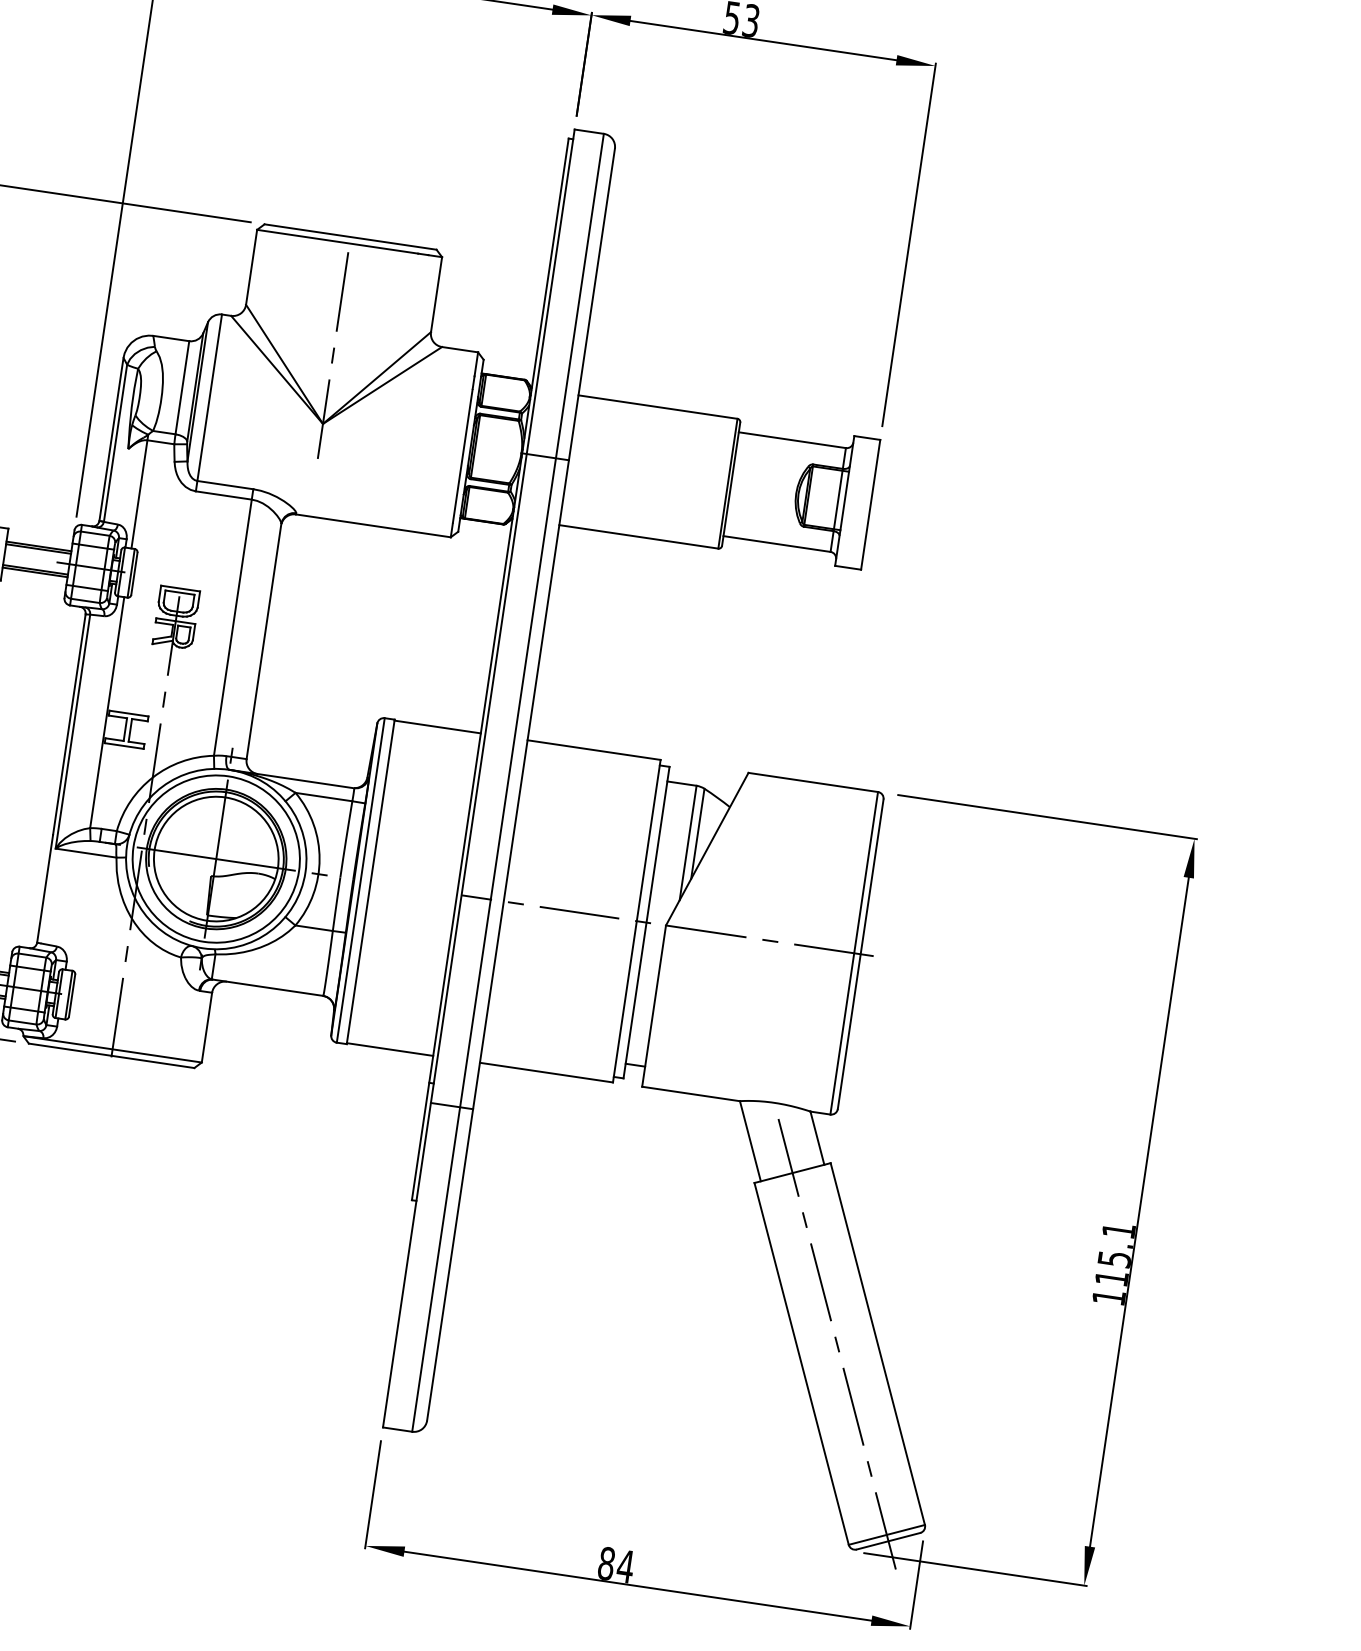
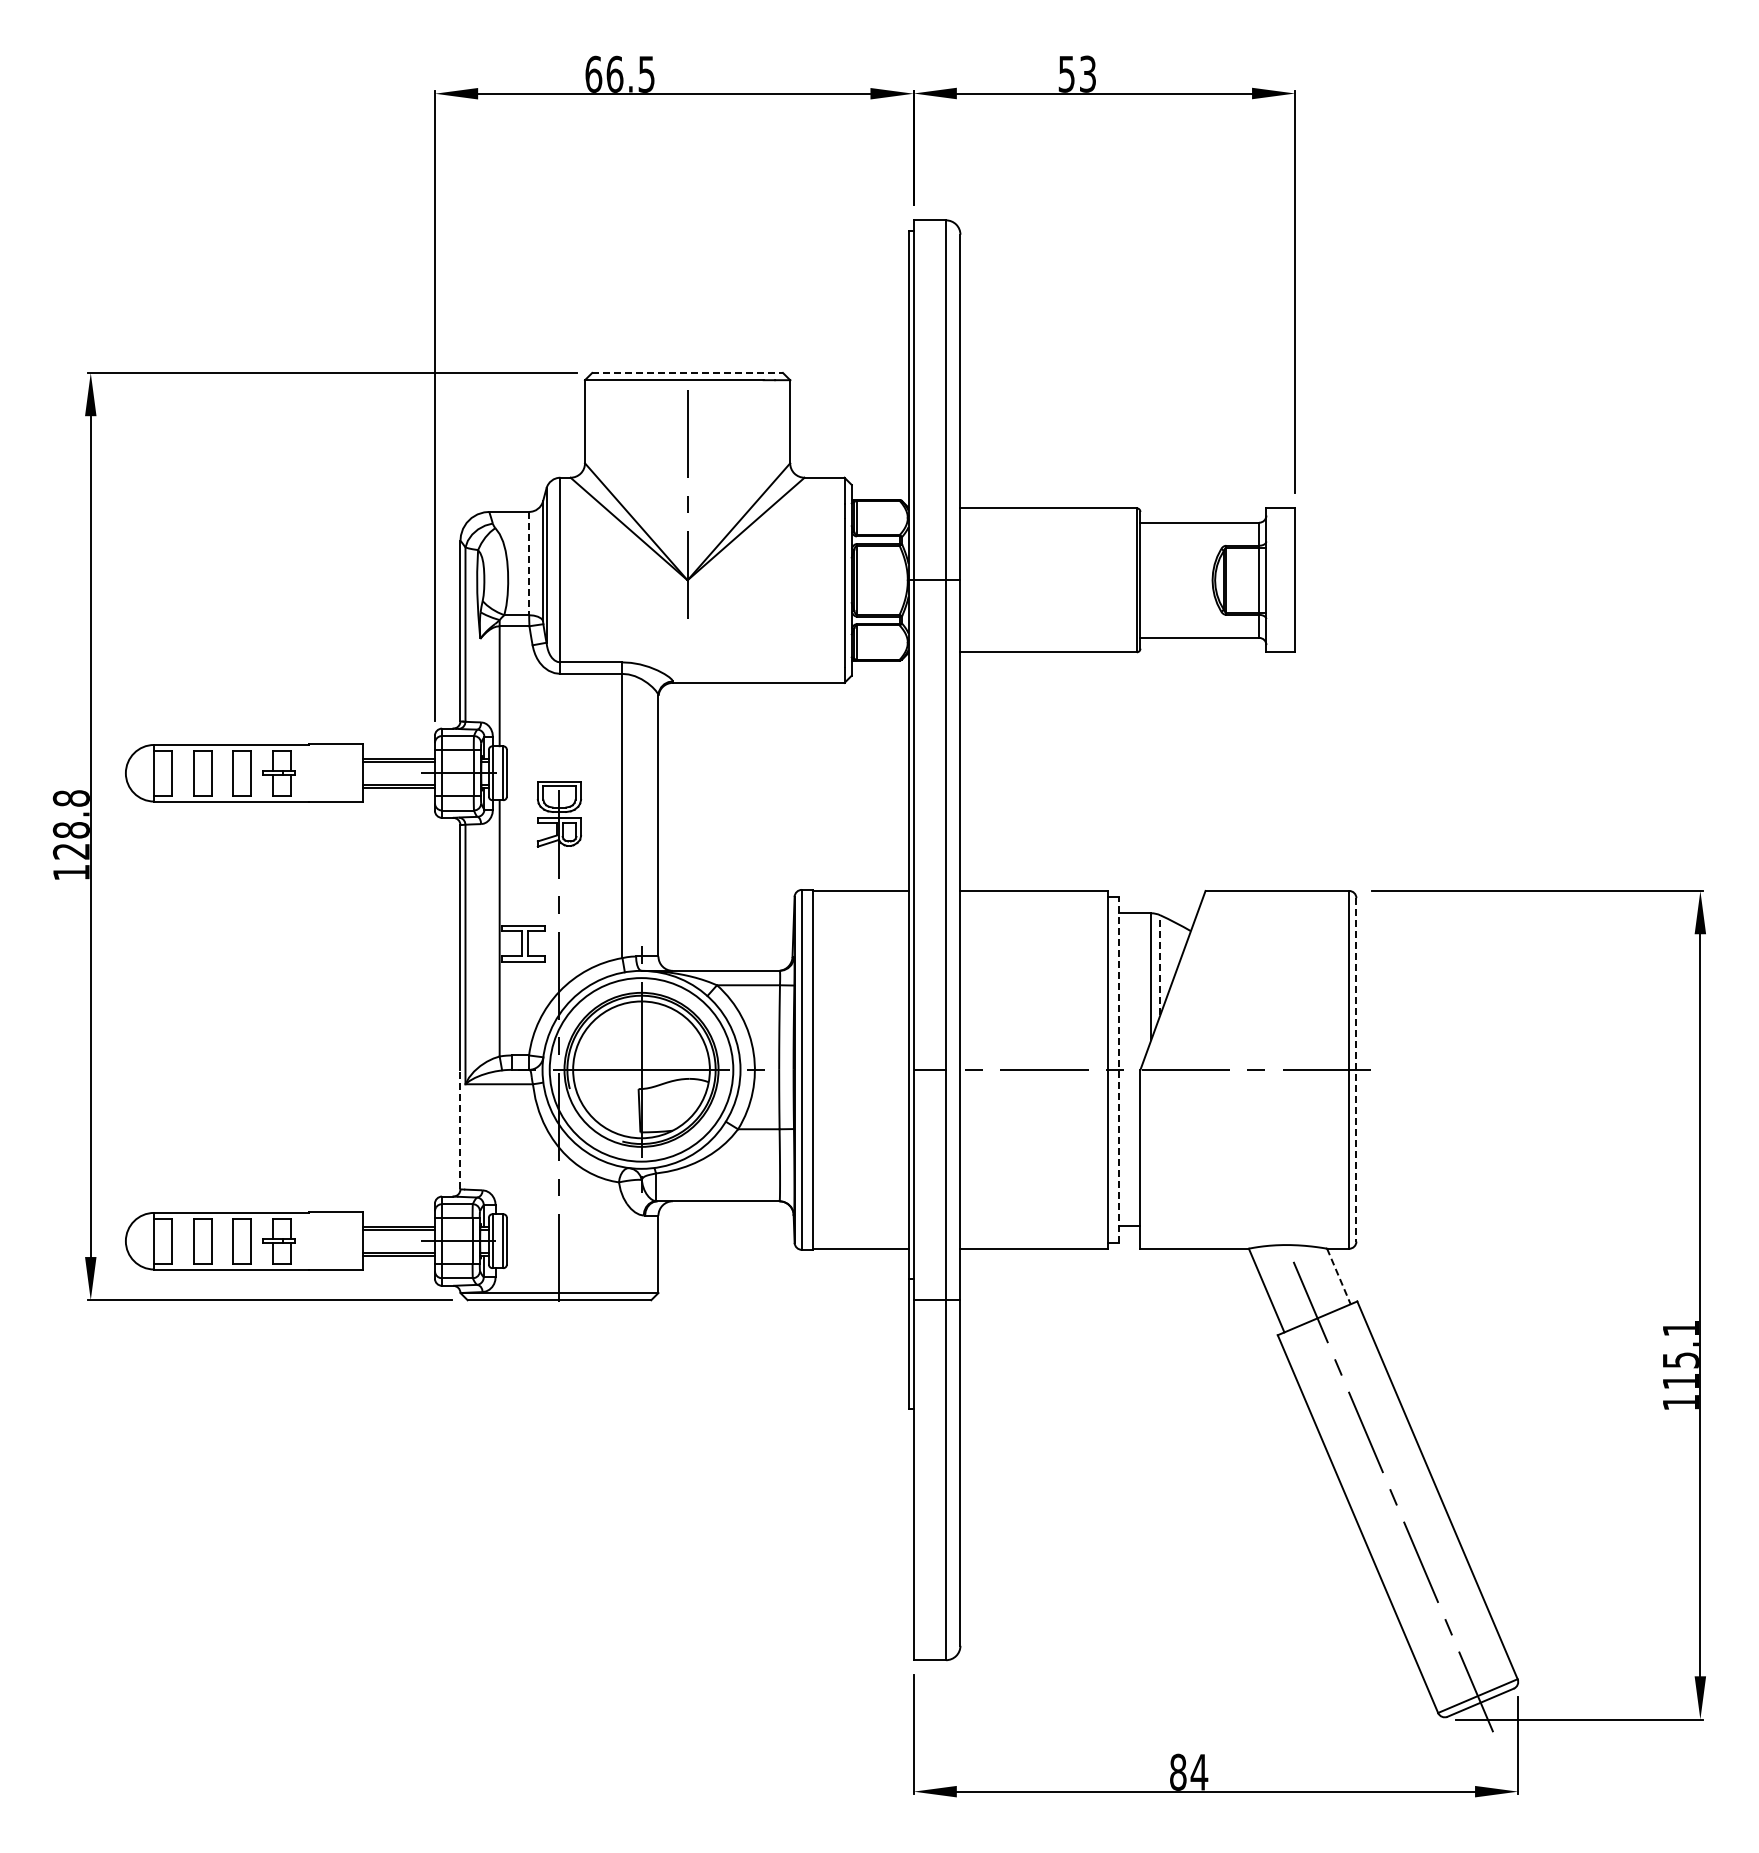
line: (351, 236) -> (688, 372), solid -> dashed
line: (182, 387) -> (529, 563), solid -> dashed
line: (698, 833) -> (1160, 964), solid -> dashed
line: (45, 888) -> (460, 1129), solid -> dashed
line: (646, 922) -> (1118, 1069), solid -> dashed
line: (860, 953) -> (1356, 1069), solid -> dashed
line: (817, 1138) -> (1339, 1276), solid -> dashed

